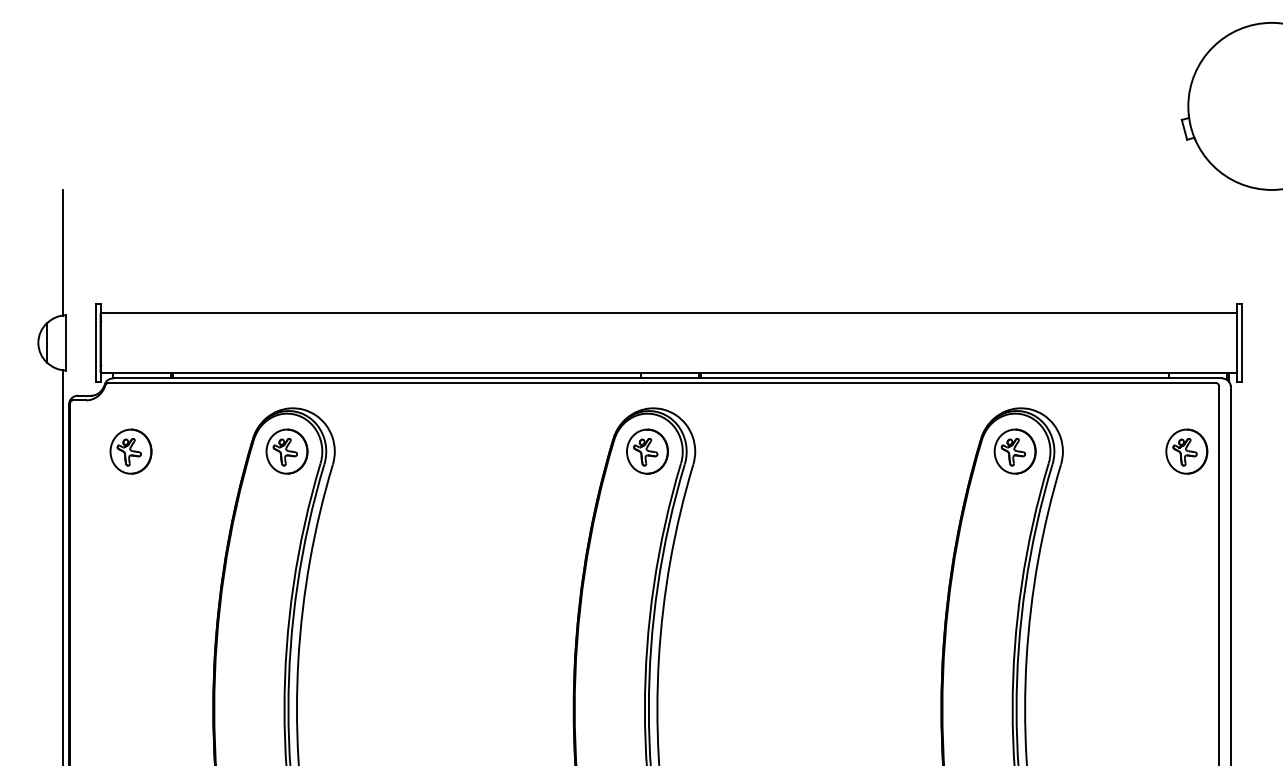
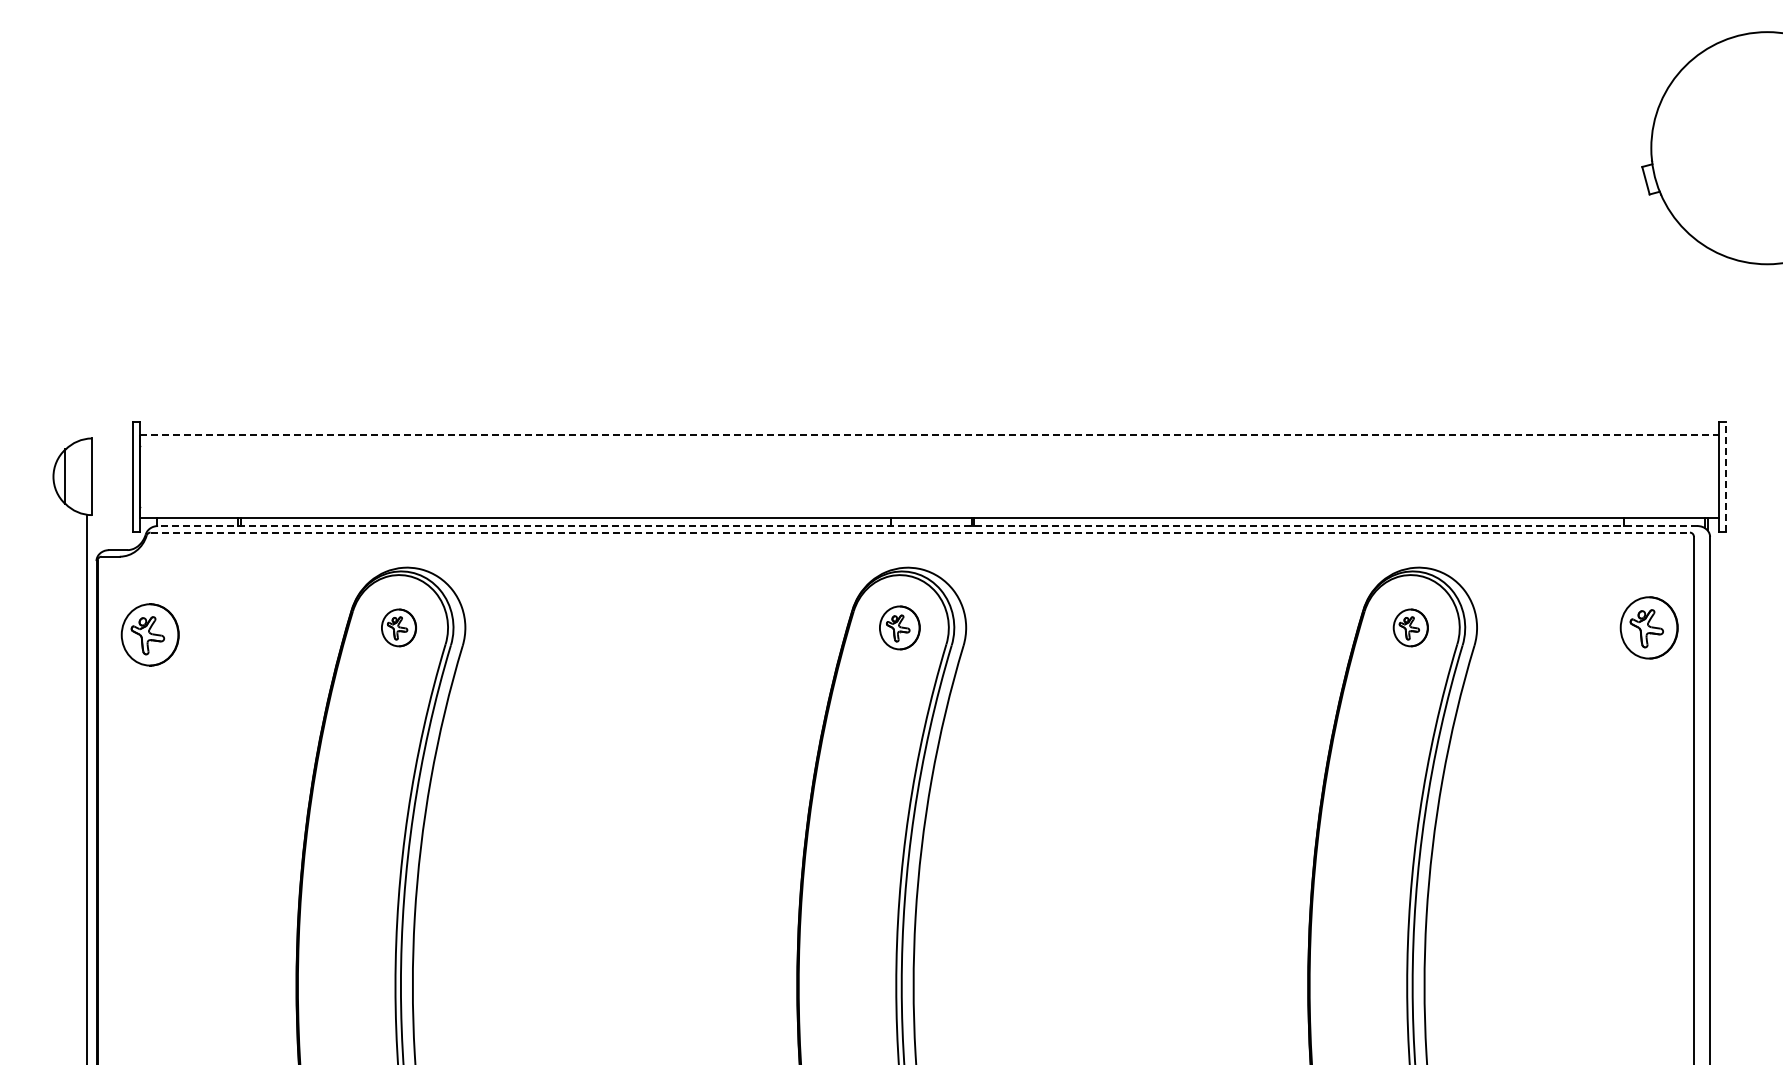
line: (62, 252) -> (87, 351), removed
line: (668, 313) -> (929, 435), solid -> dashed
line: (1241, 342) -> (1725, 476), solid -> dashed
line: (667, 378) -> (927, 526), solid -> dashed
line: (662, 383) -> (920, 532), solid -> dashed
part: (130, 451) -> (149, 634), moved
part: (286, 451) -> (398, 627), size x0.6
part: (647, 451) -> (899, 627), size x0.7
part: (1015, 451) -> (1410, 627), size x0.6

